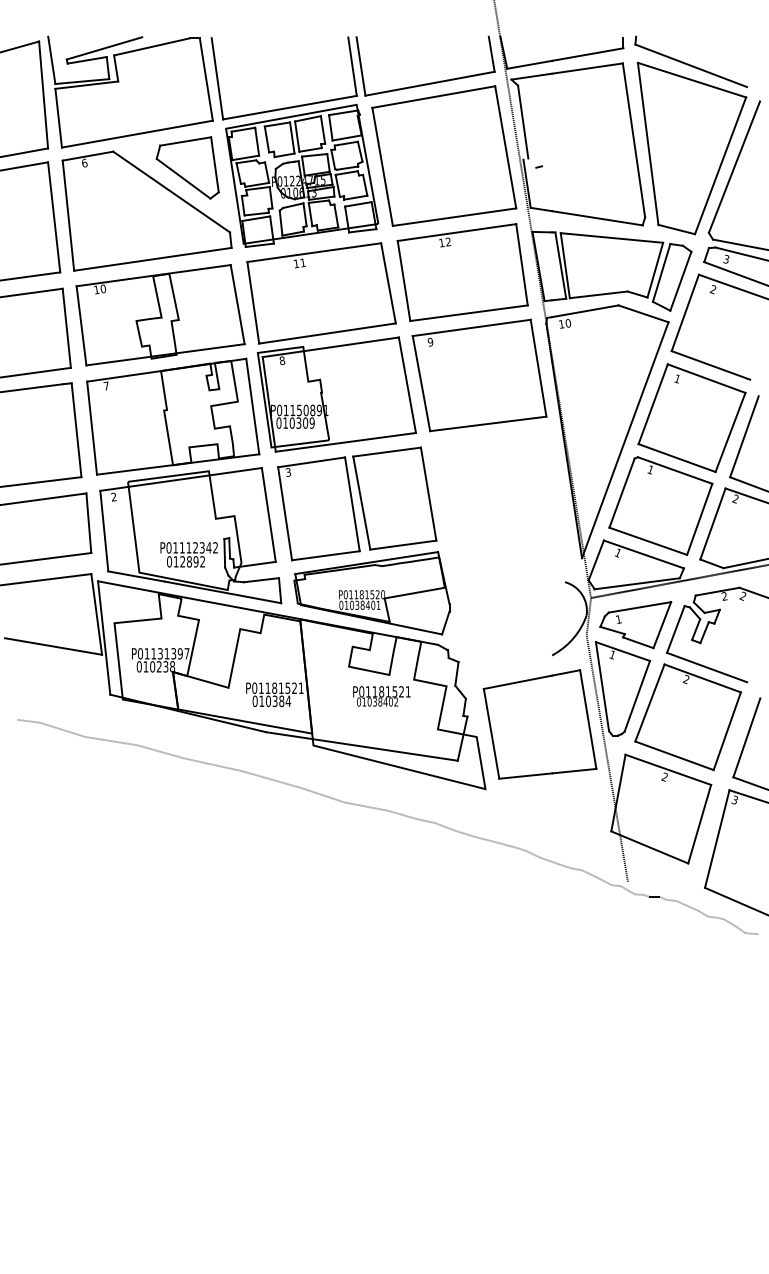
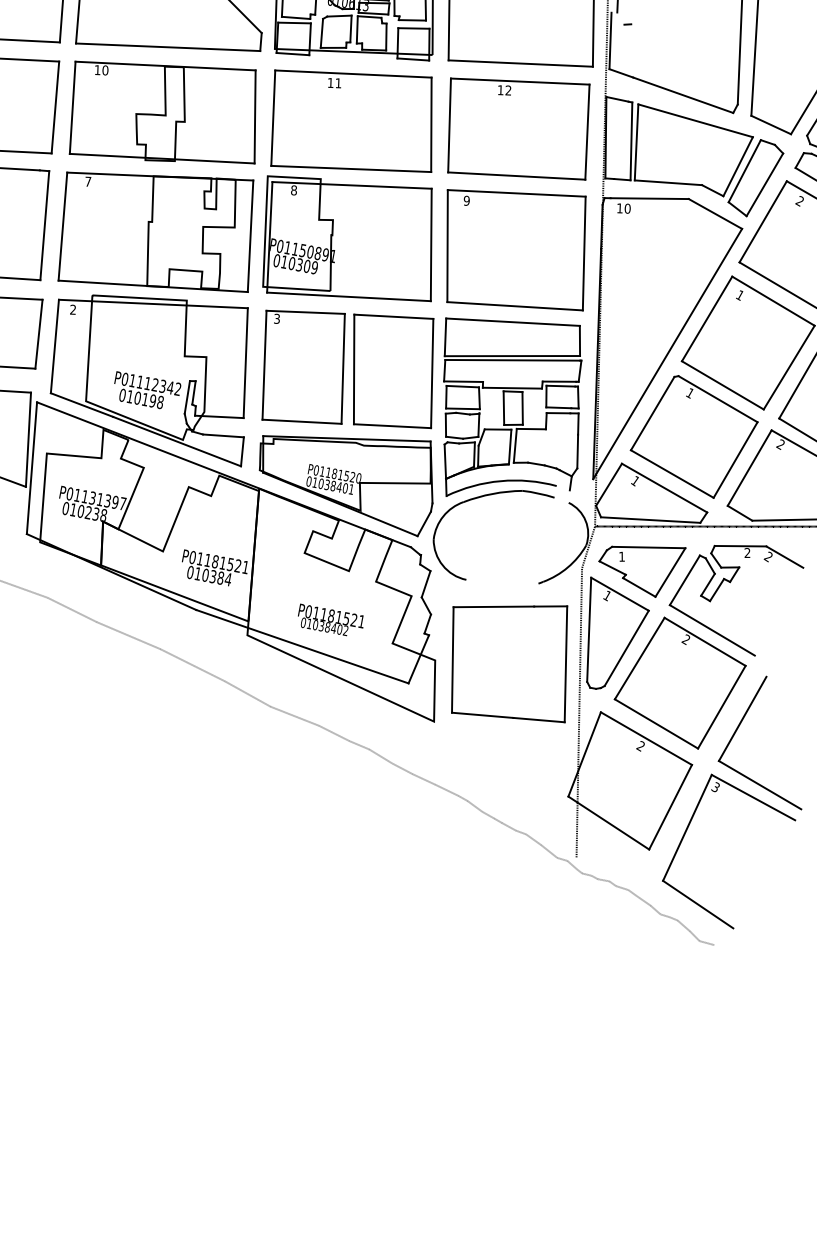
part: (498, 546) -> (500, 448), added
text: (192, 561) -> (148, 399), 012892 -> 010198
text: (381, 696) -> (330, 621), moved

